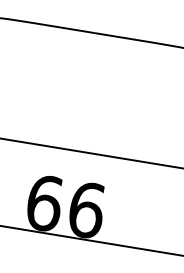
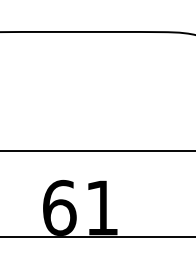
text: (87, 209) -> (102, 207), 66 -> 61

